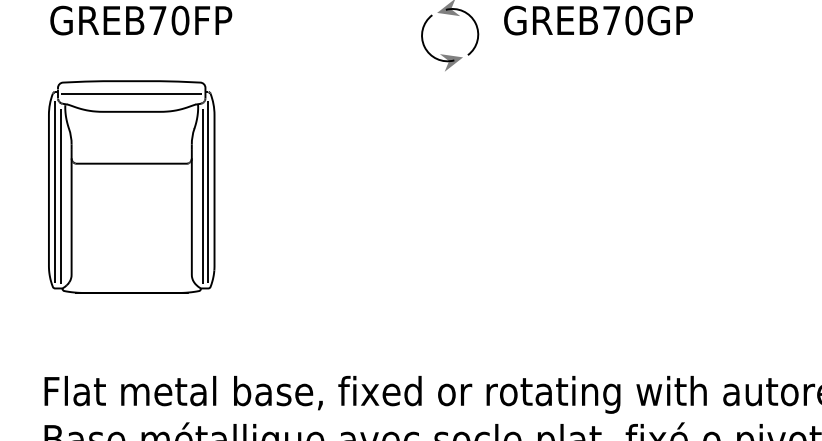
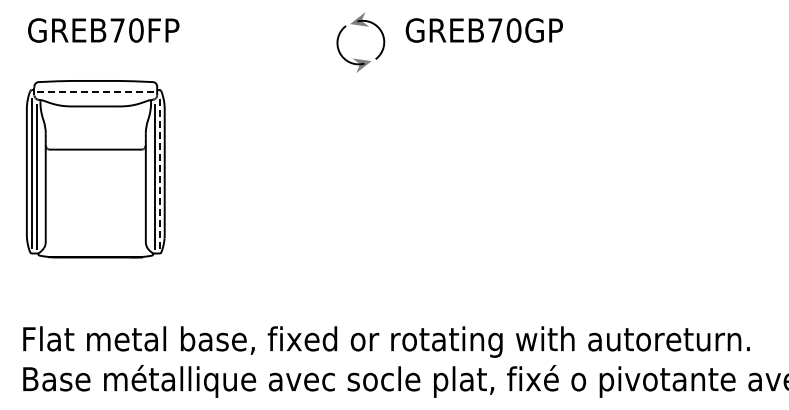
line: (131, 93) -> (95, 91), solid -> dashed
line: (208, 191) -> (159, 172), solid -> dashed

